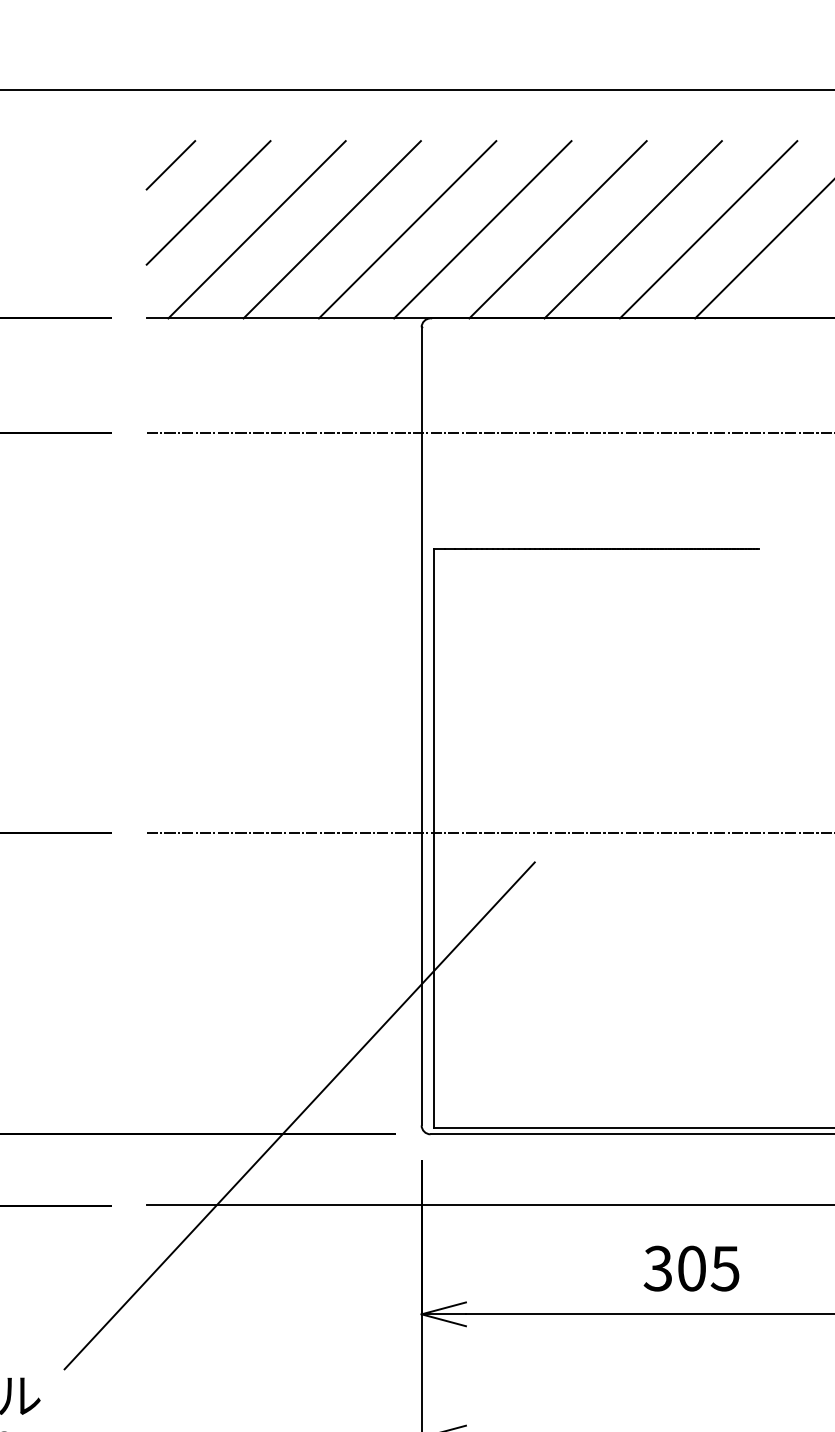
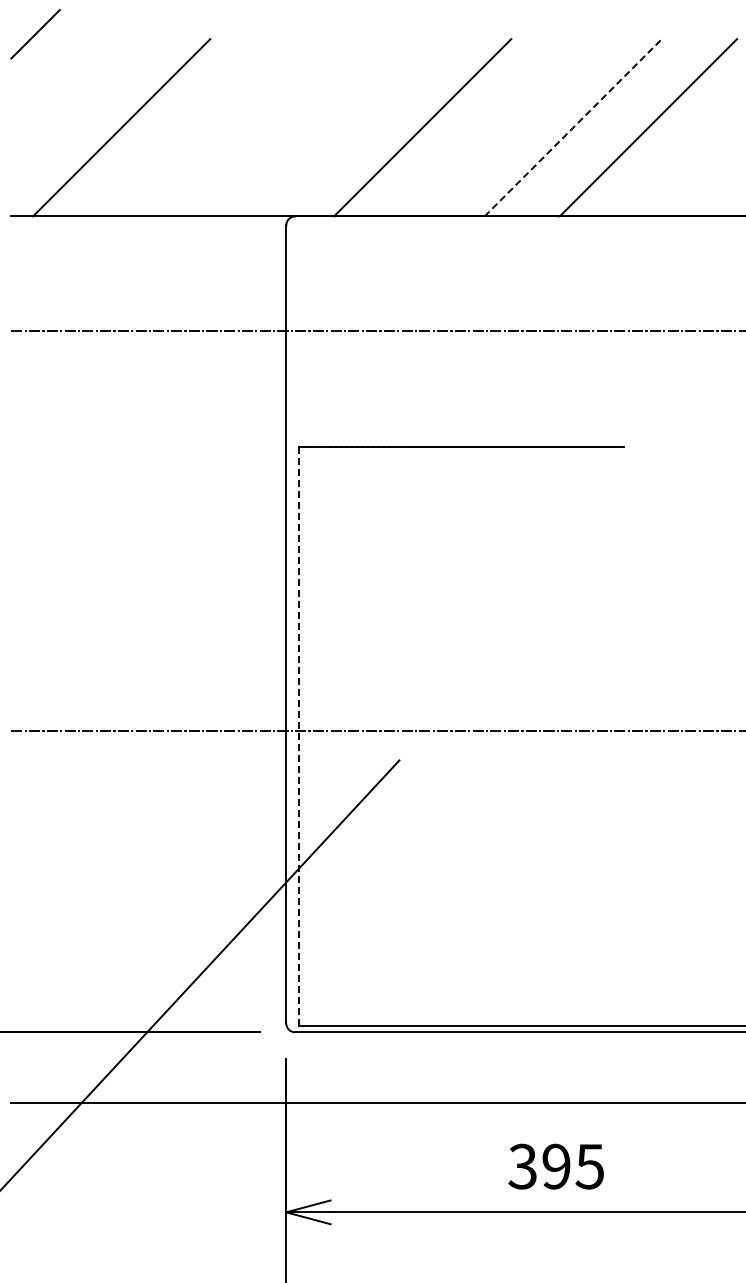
line: (170, 165) -> (35, 34), moved
line: (208, 202) -> (73, 100), removed
line: (331, 229) -> (196, 127), removed
line: (407, 229) -> (272, 127), removed
line: (482, 229) -> (347, 127), removed
line: (632, 229) -> (497, 127), removed
line: (708, 229) -> (573, 127), solid -> dashed
line: (434, 838) -> (299, 736), solid -> dashed
text: (691, 1268) -> (556, 1166), 305 -> 395

